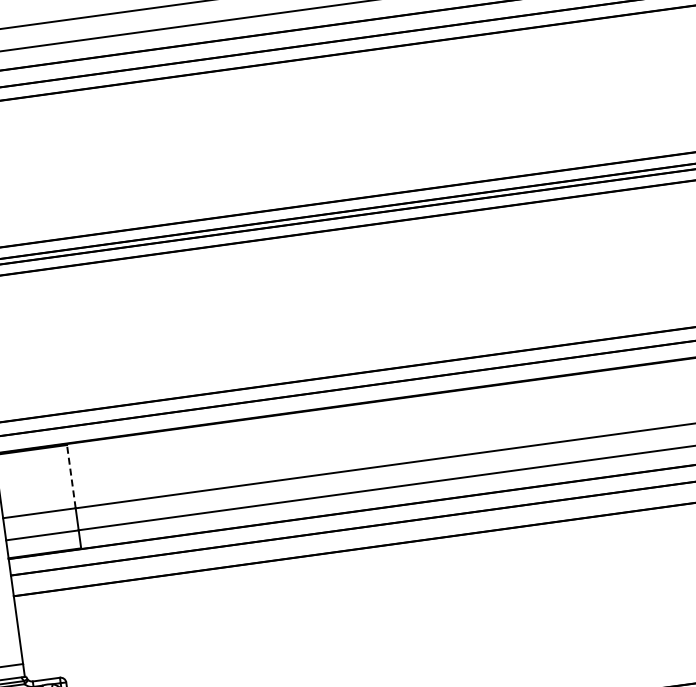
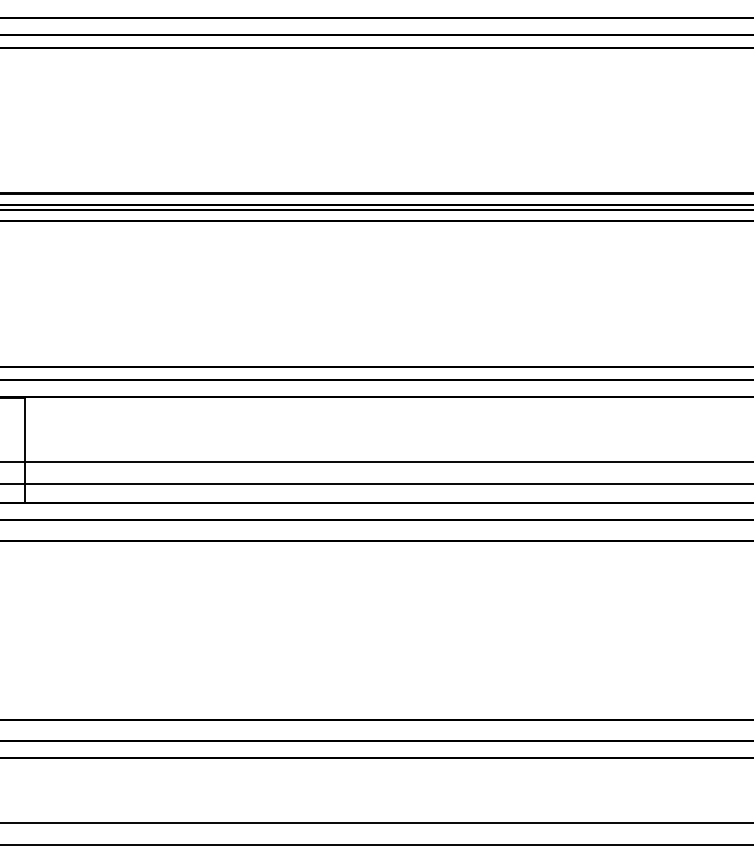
line: (71, 477) -> (24, 430), dashed -> solid

